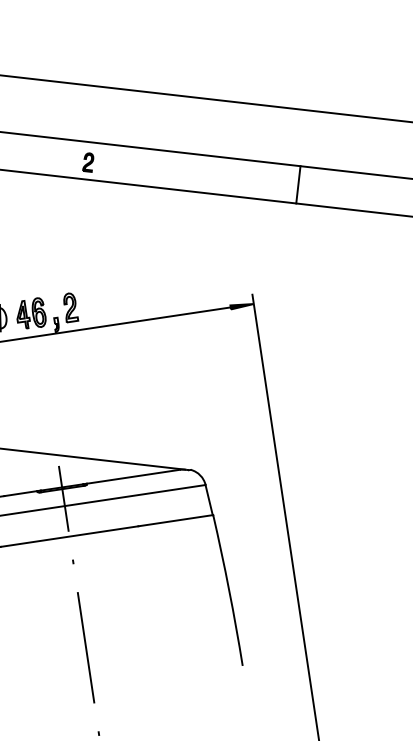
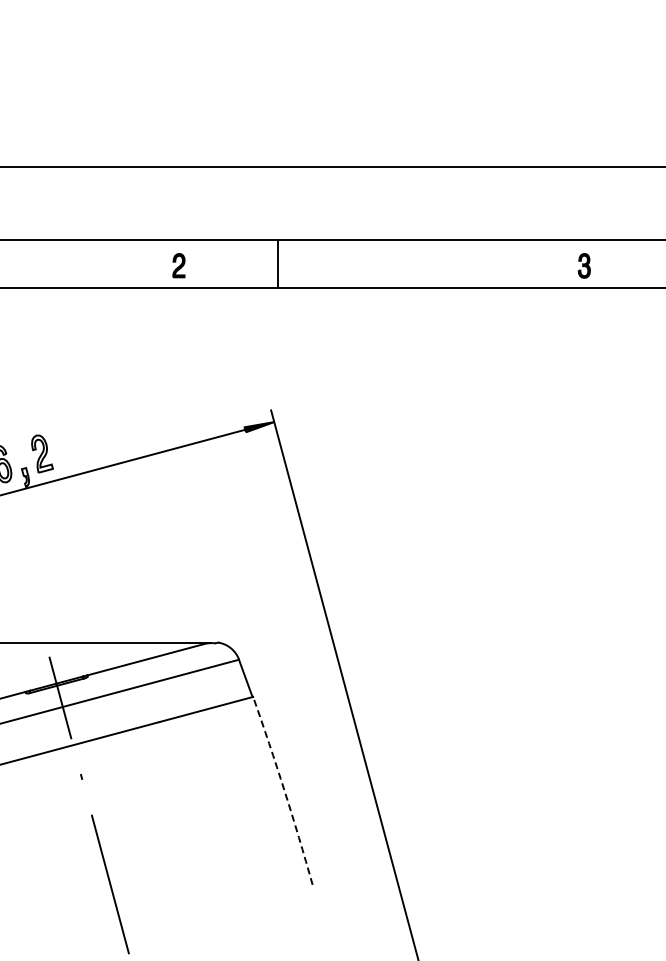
part: (88, 162) -> (178, 265), moved
line: (298, 184) -> (277, 263), moved
arc: (229, 590) -> (284, 790), solid -> dashed

